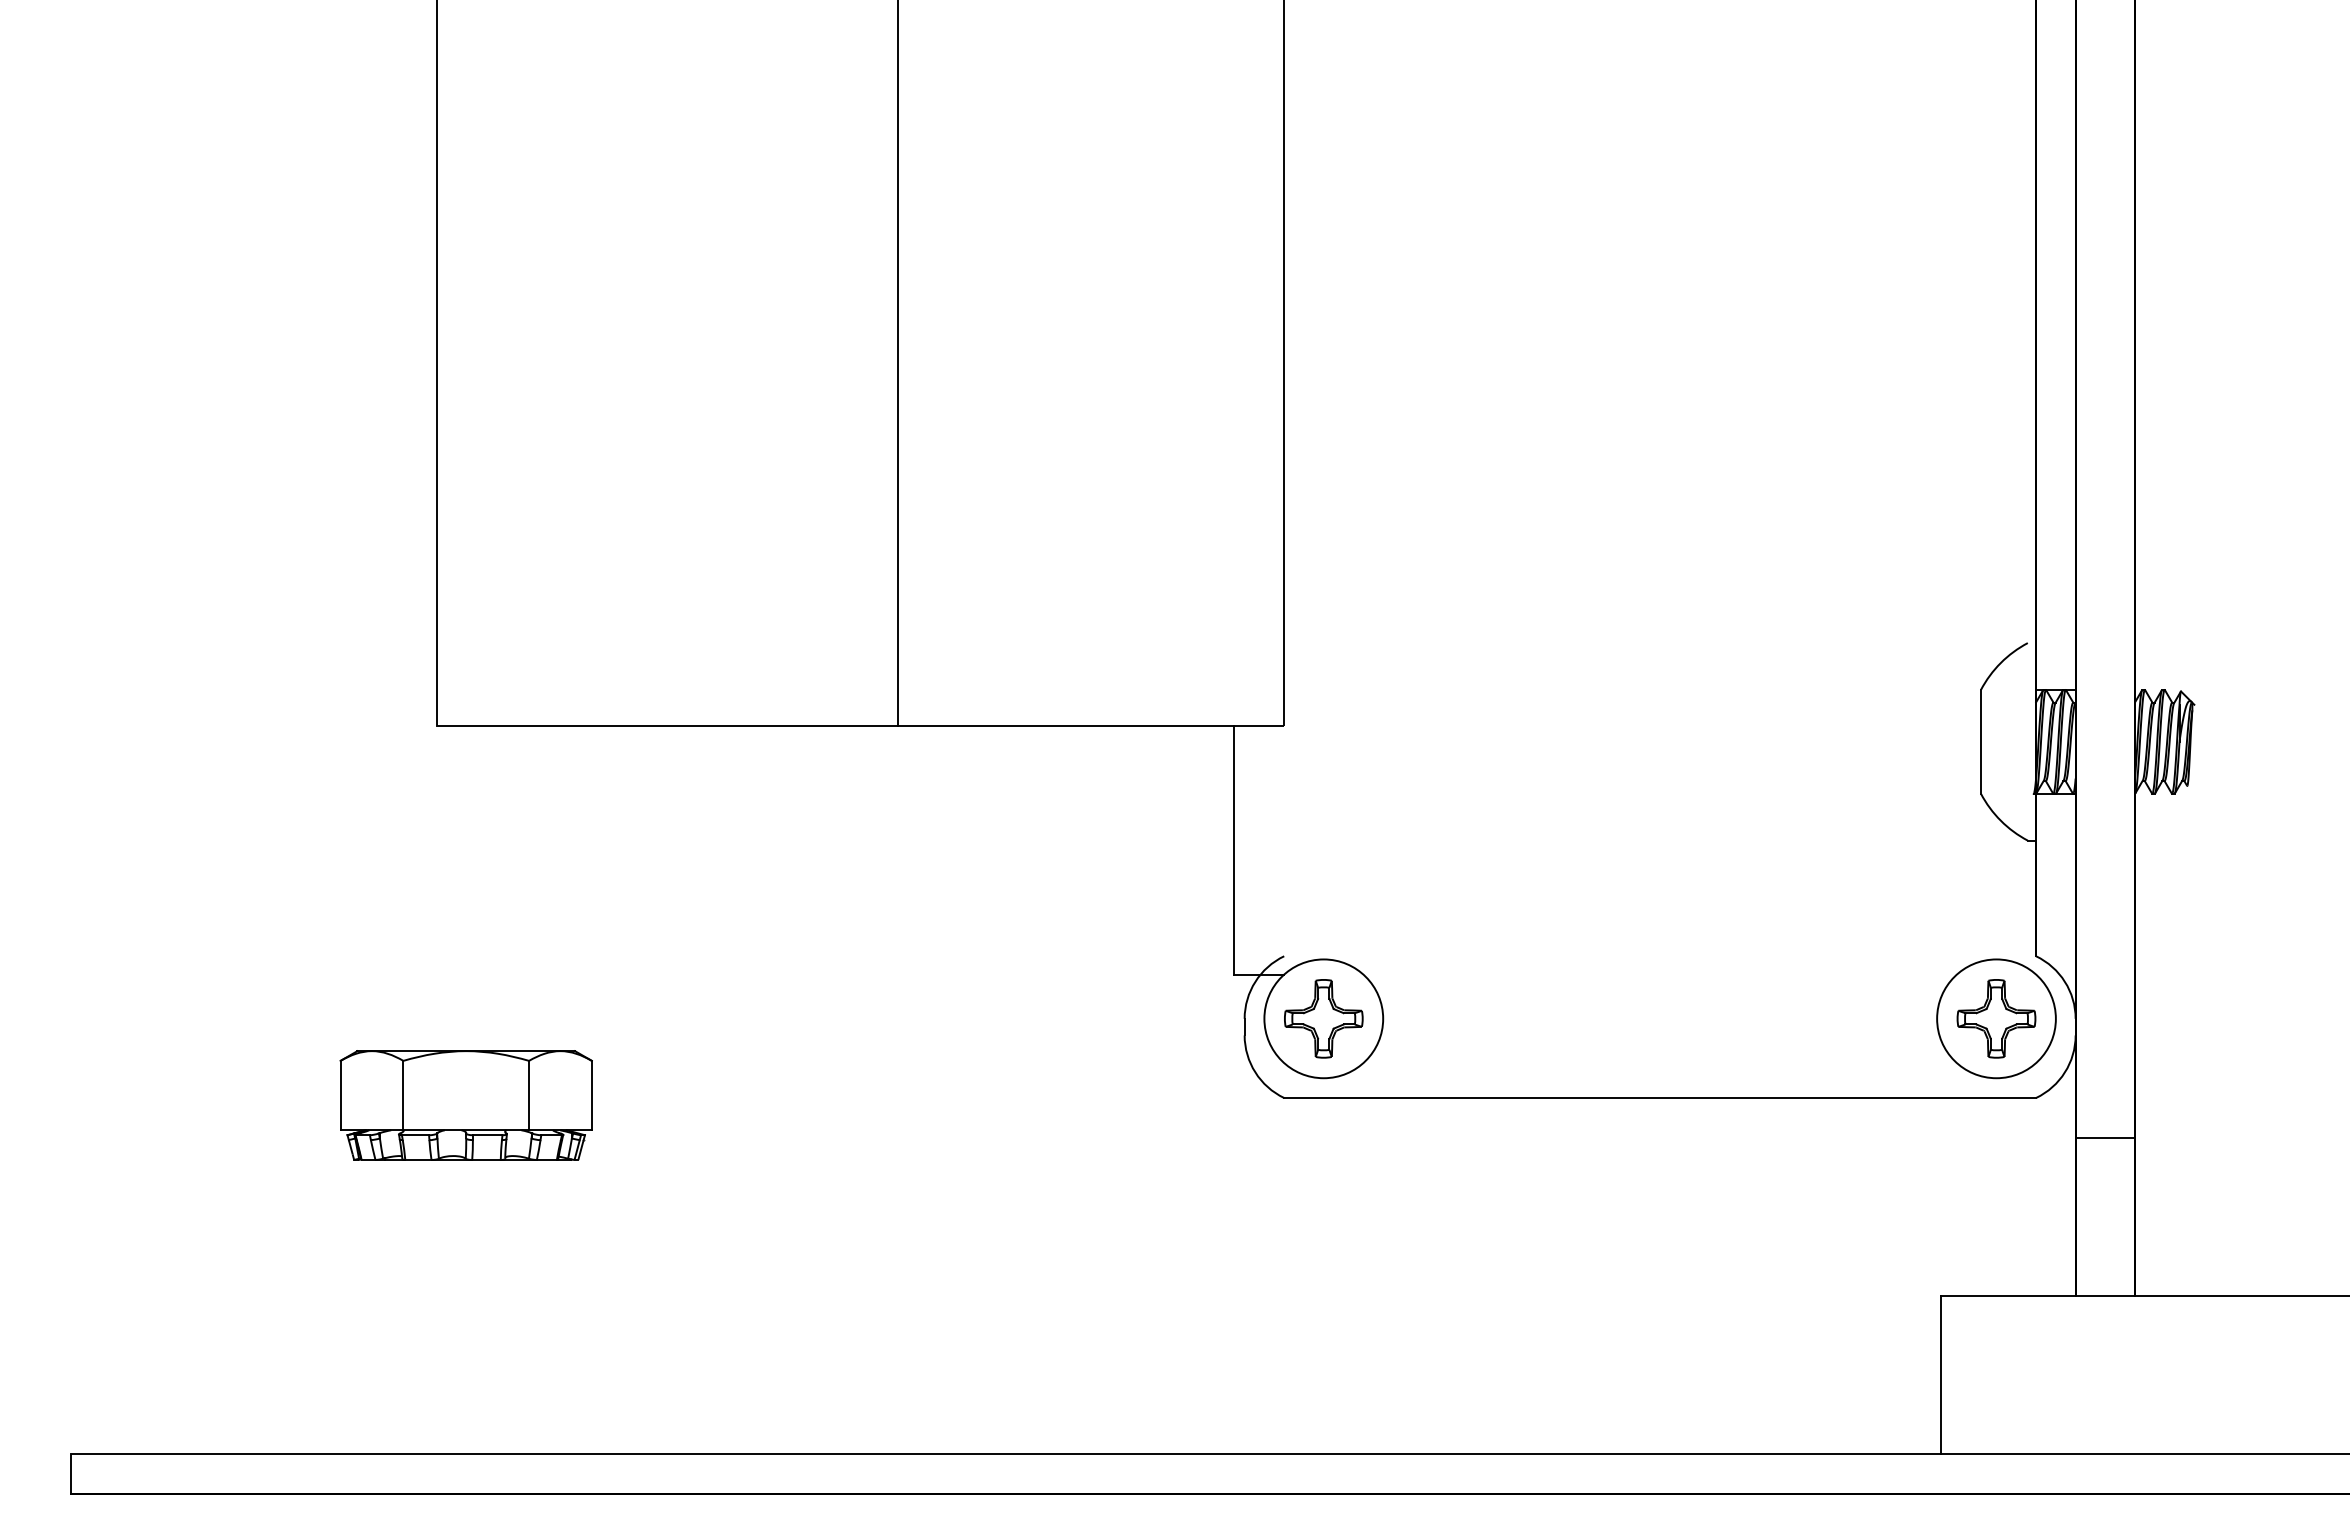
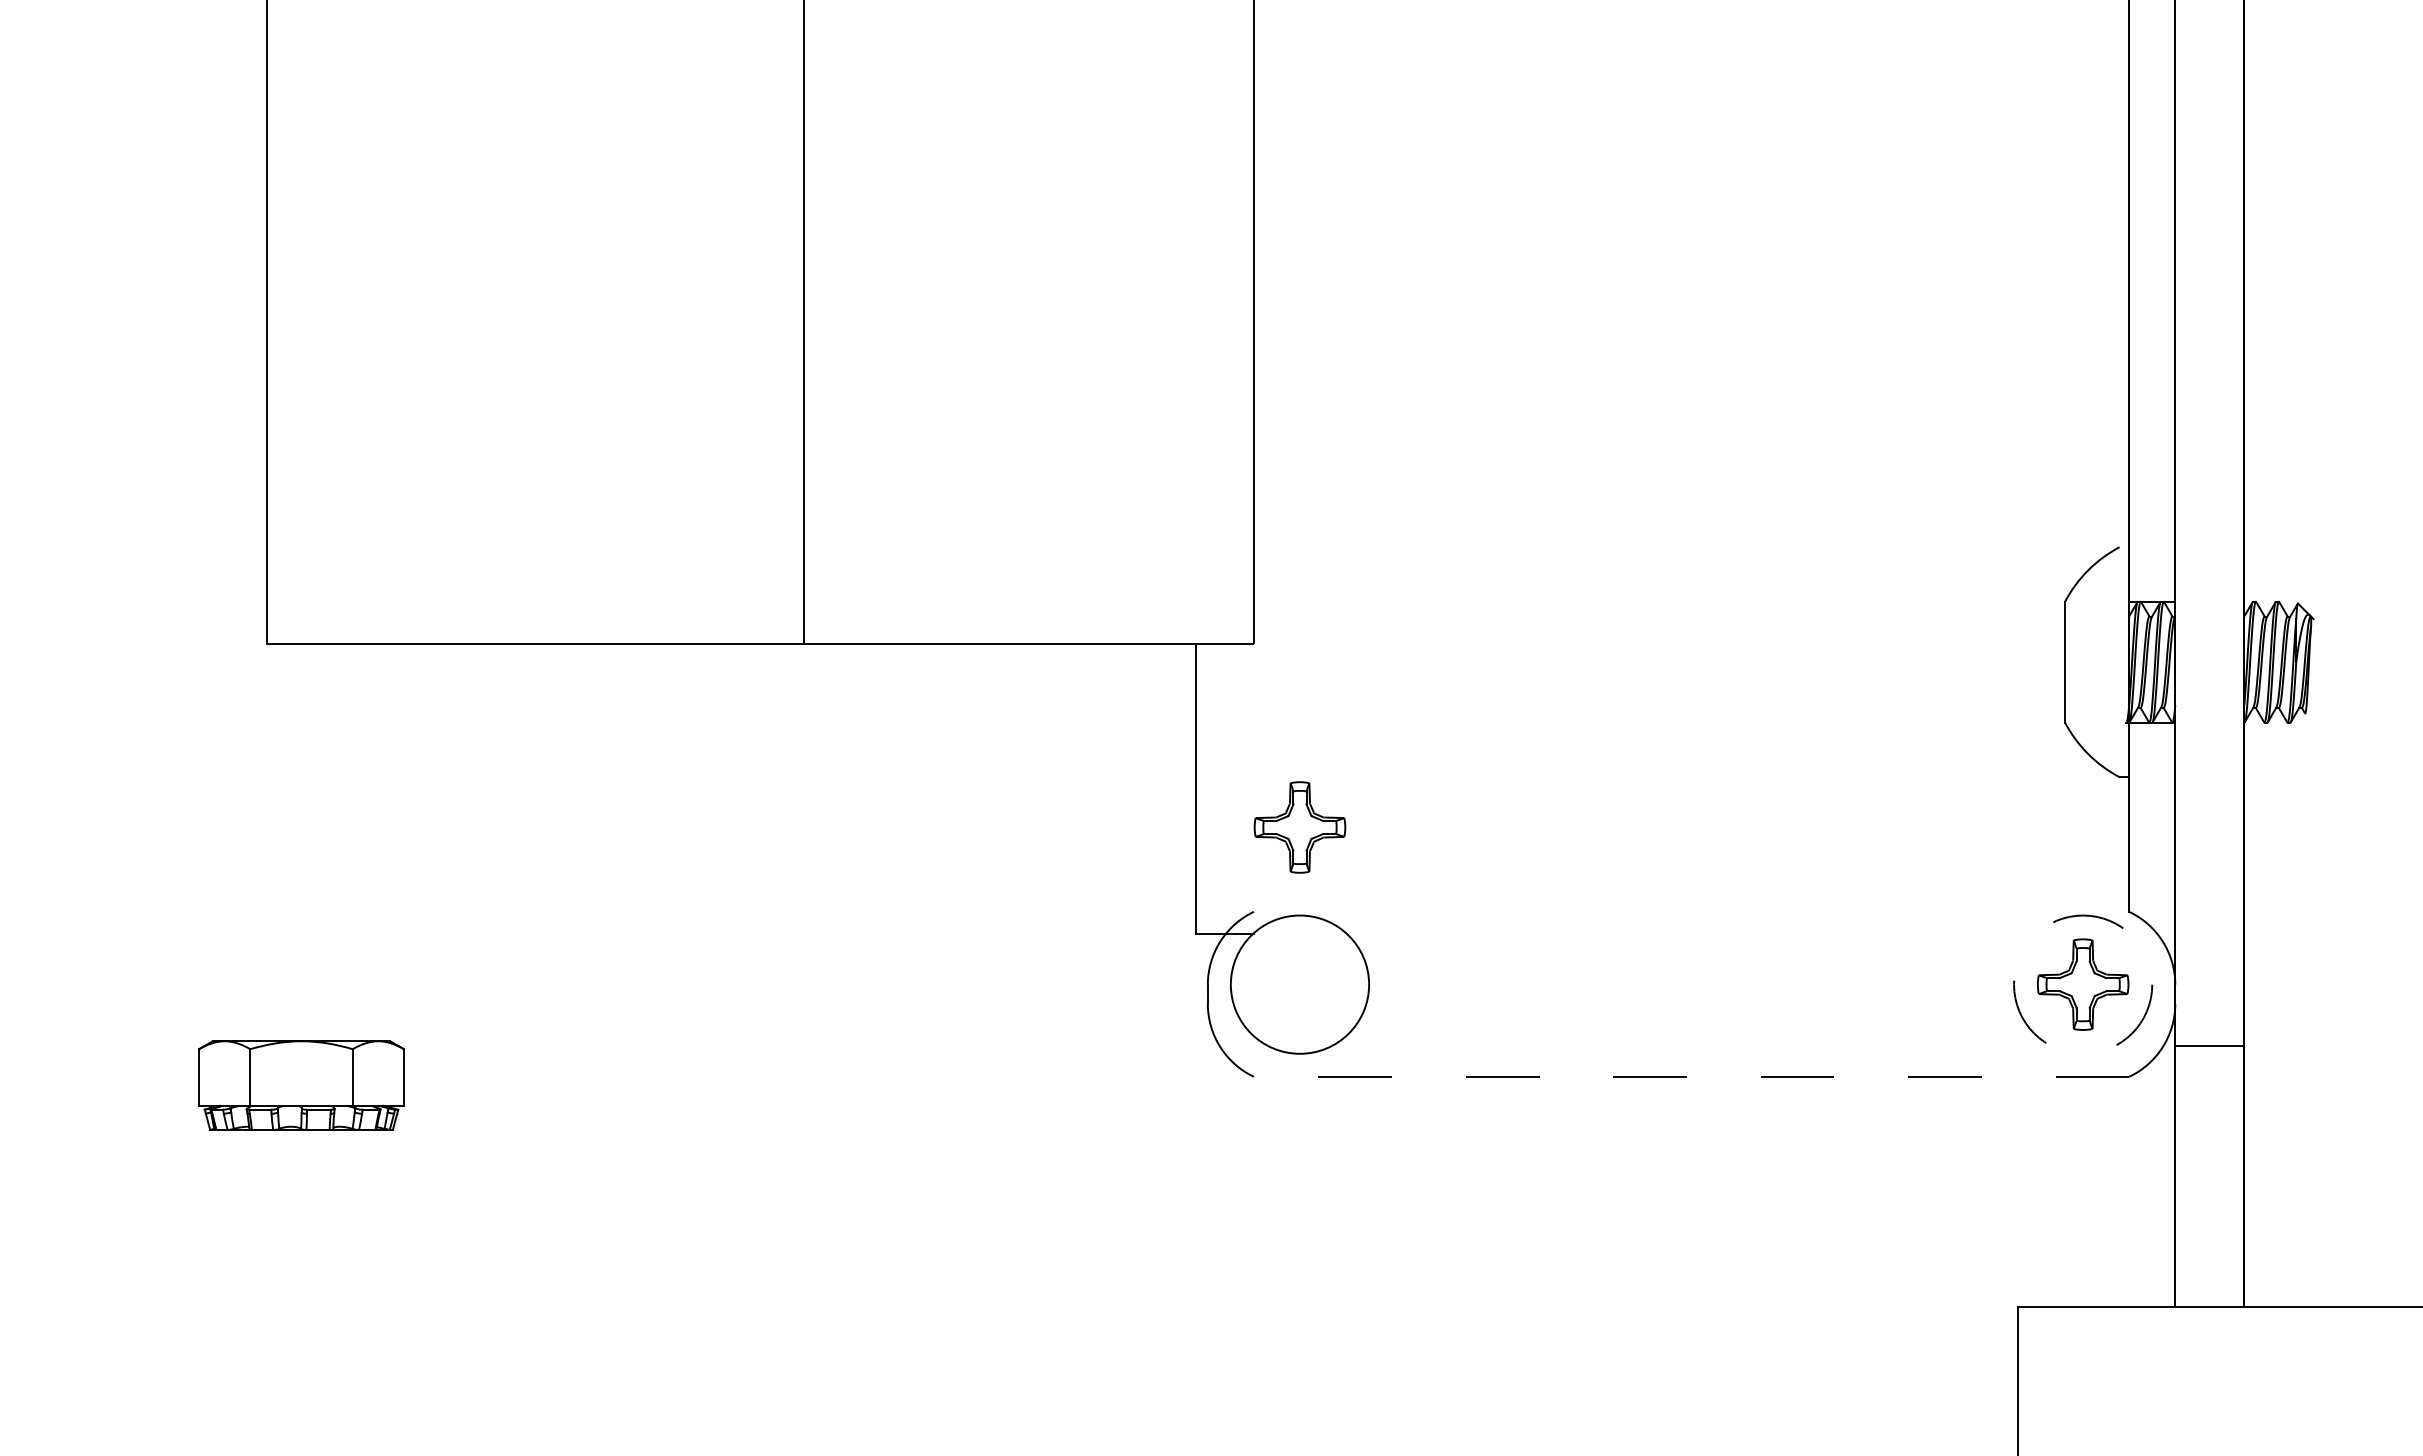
part: (1323, 1018) -> (1299, 827), moved
circle: (1996, 1018) -> (2083, 984), solid -> dashed
line: (1660, 1097) -> (1691, 1076), solid -> dashed
part: (465, 1105) -> (300, 1085), size x0.7
line: (2104, 1137) -> (2208, 1045), moved

